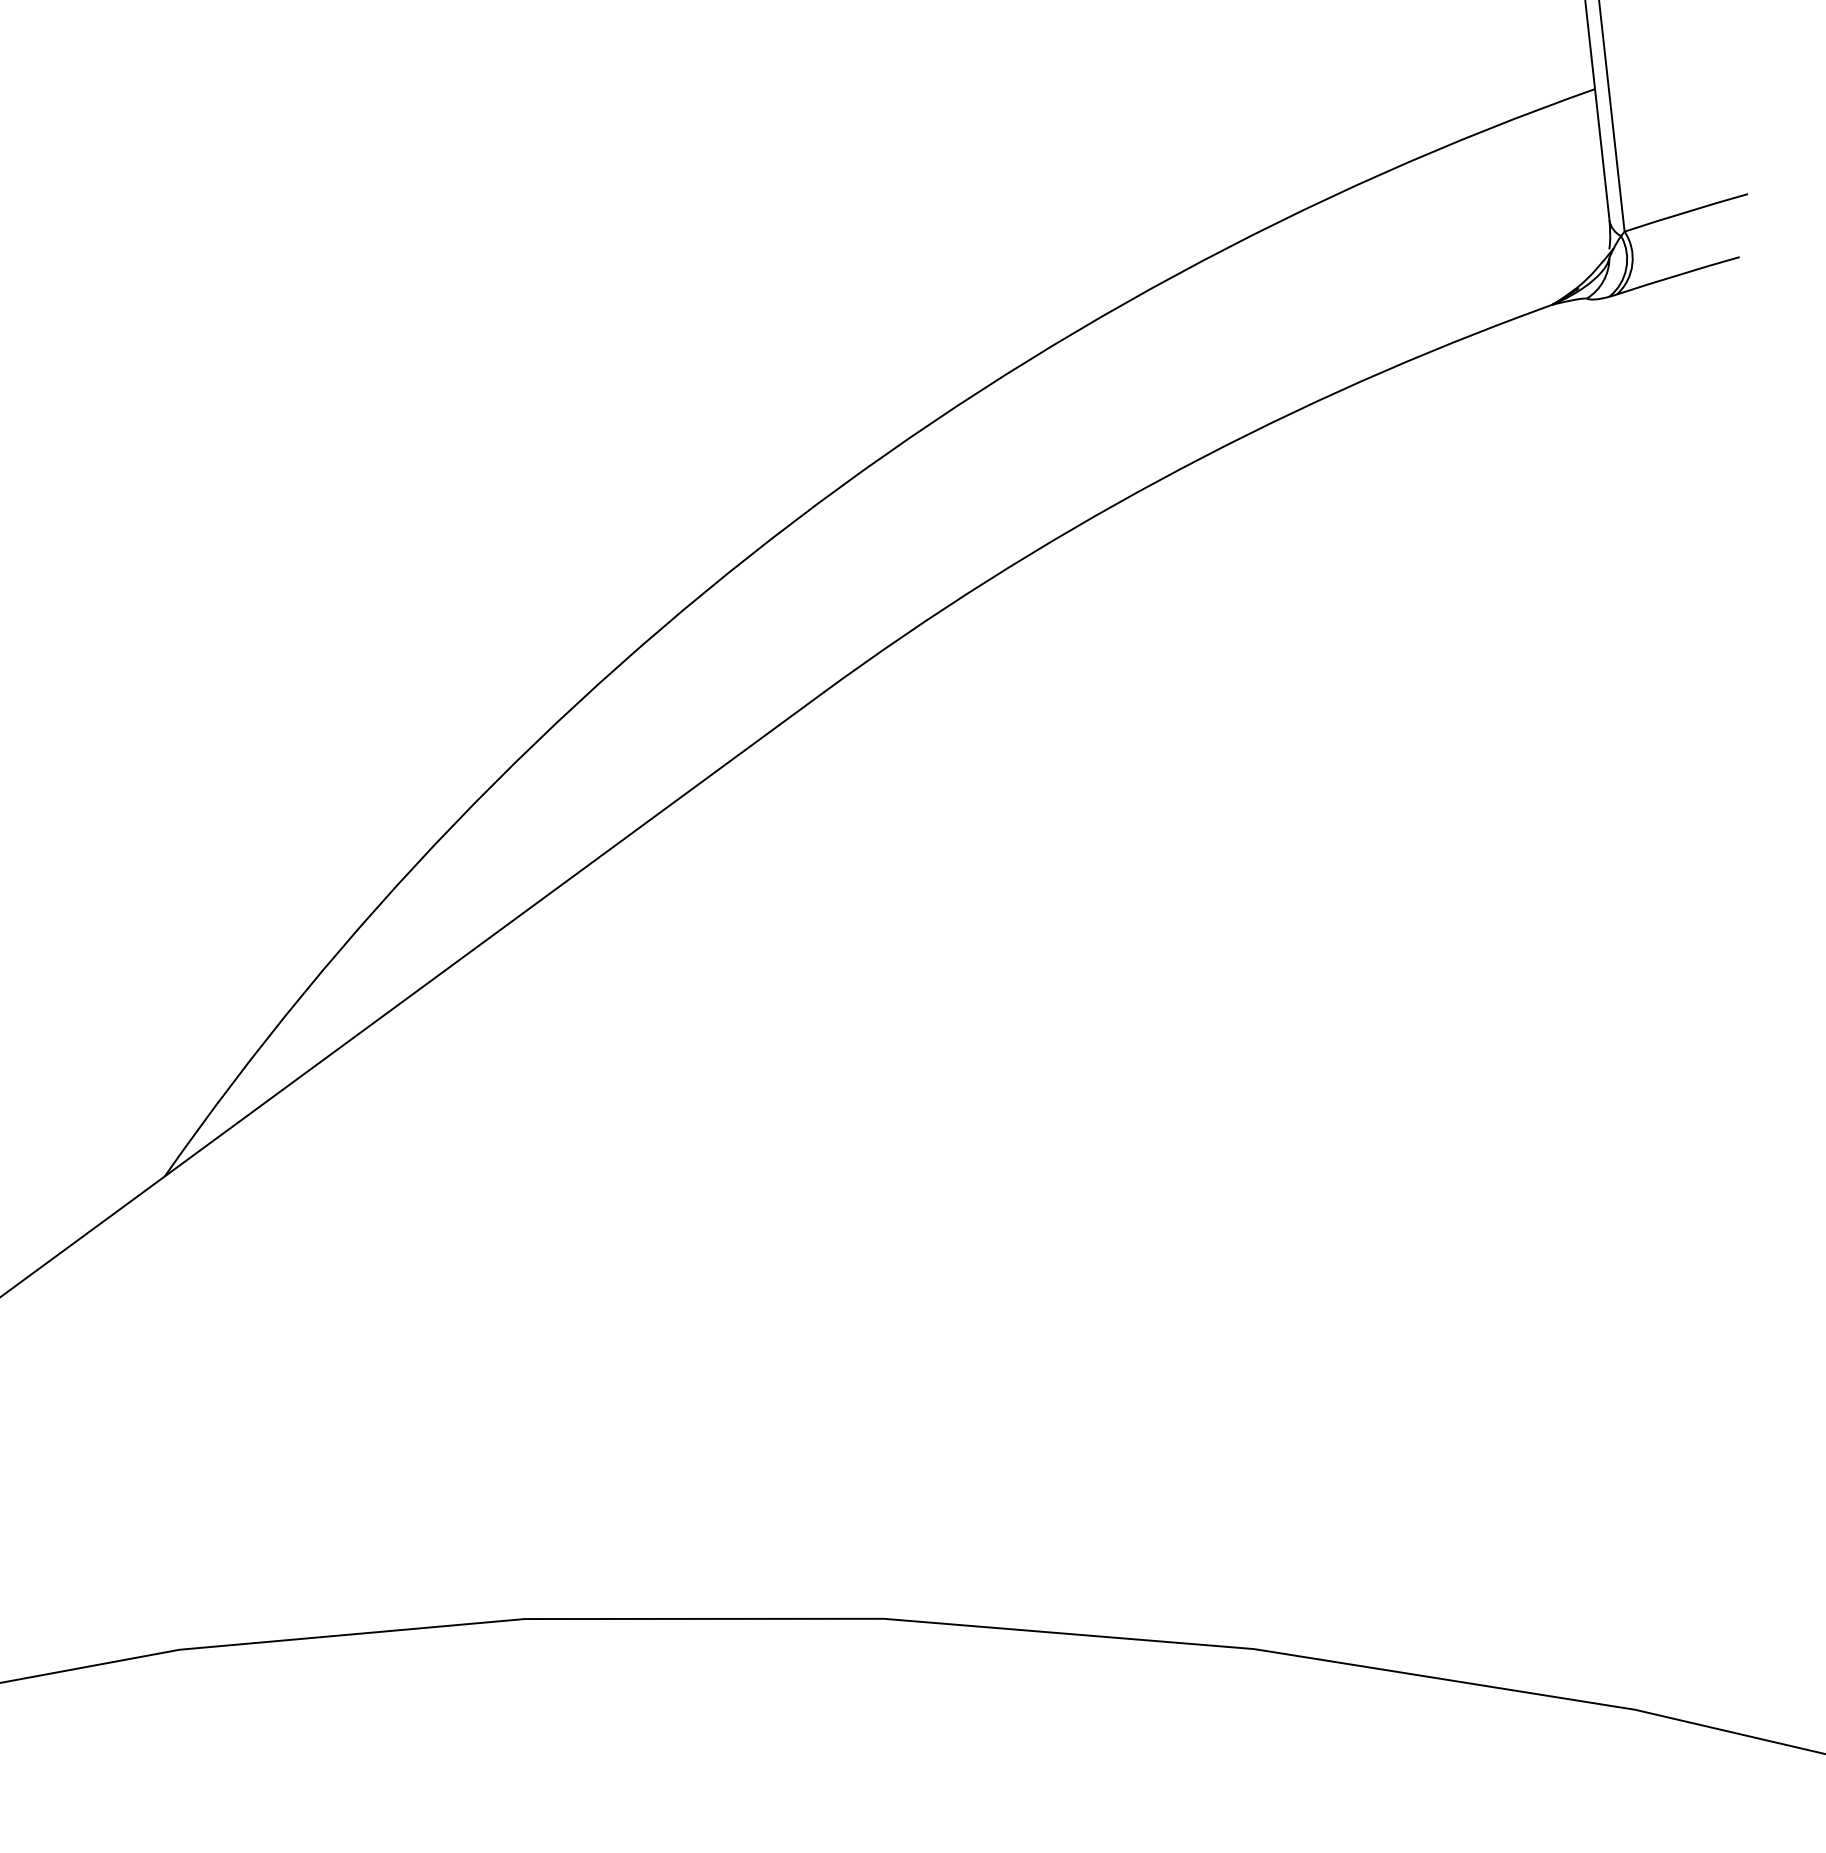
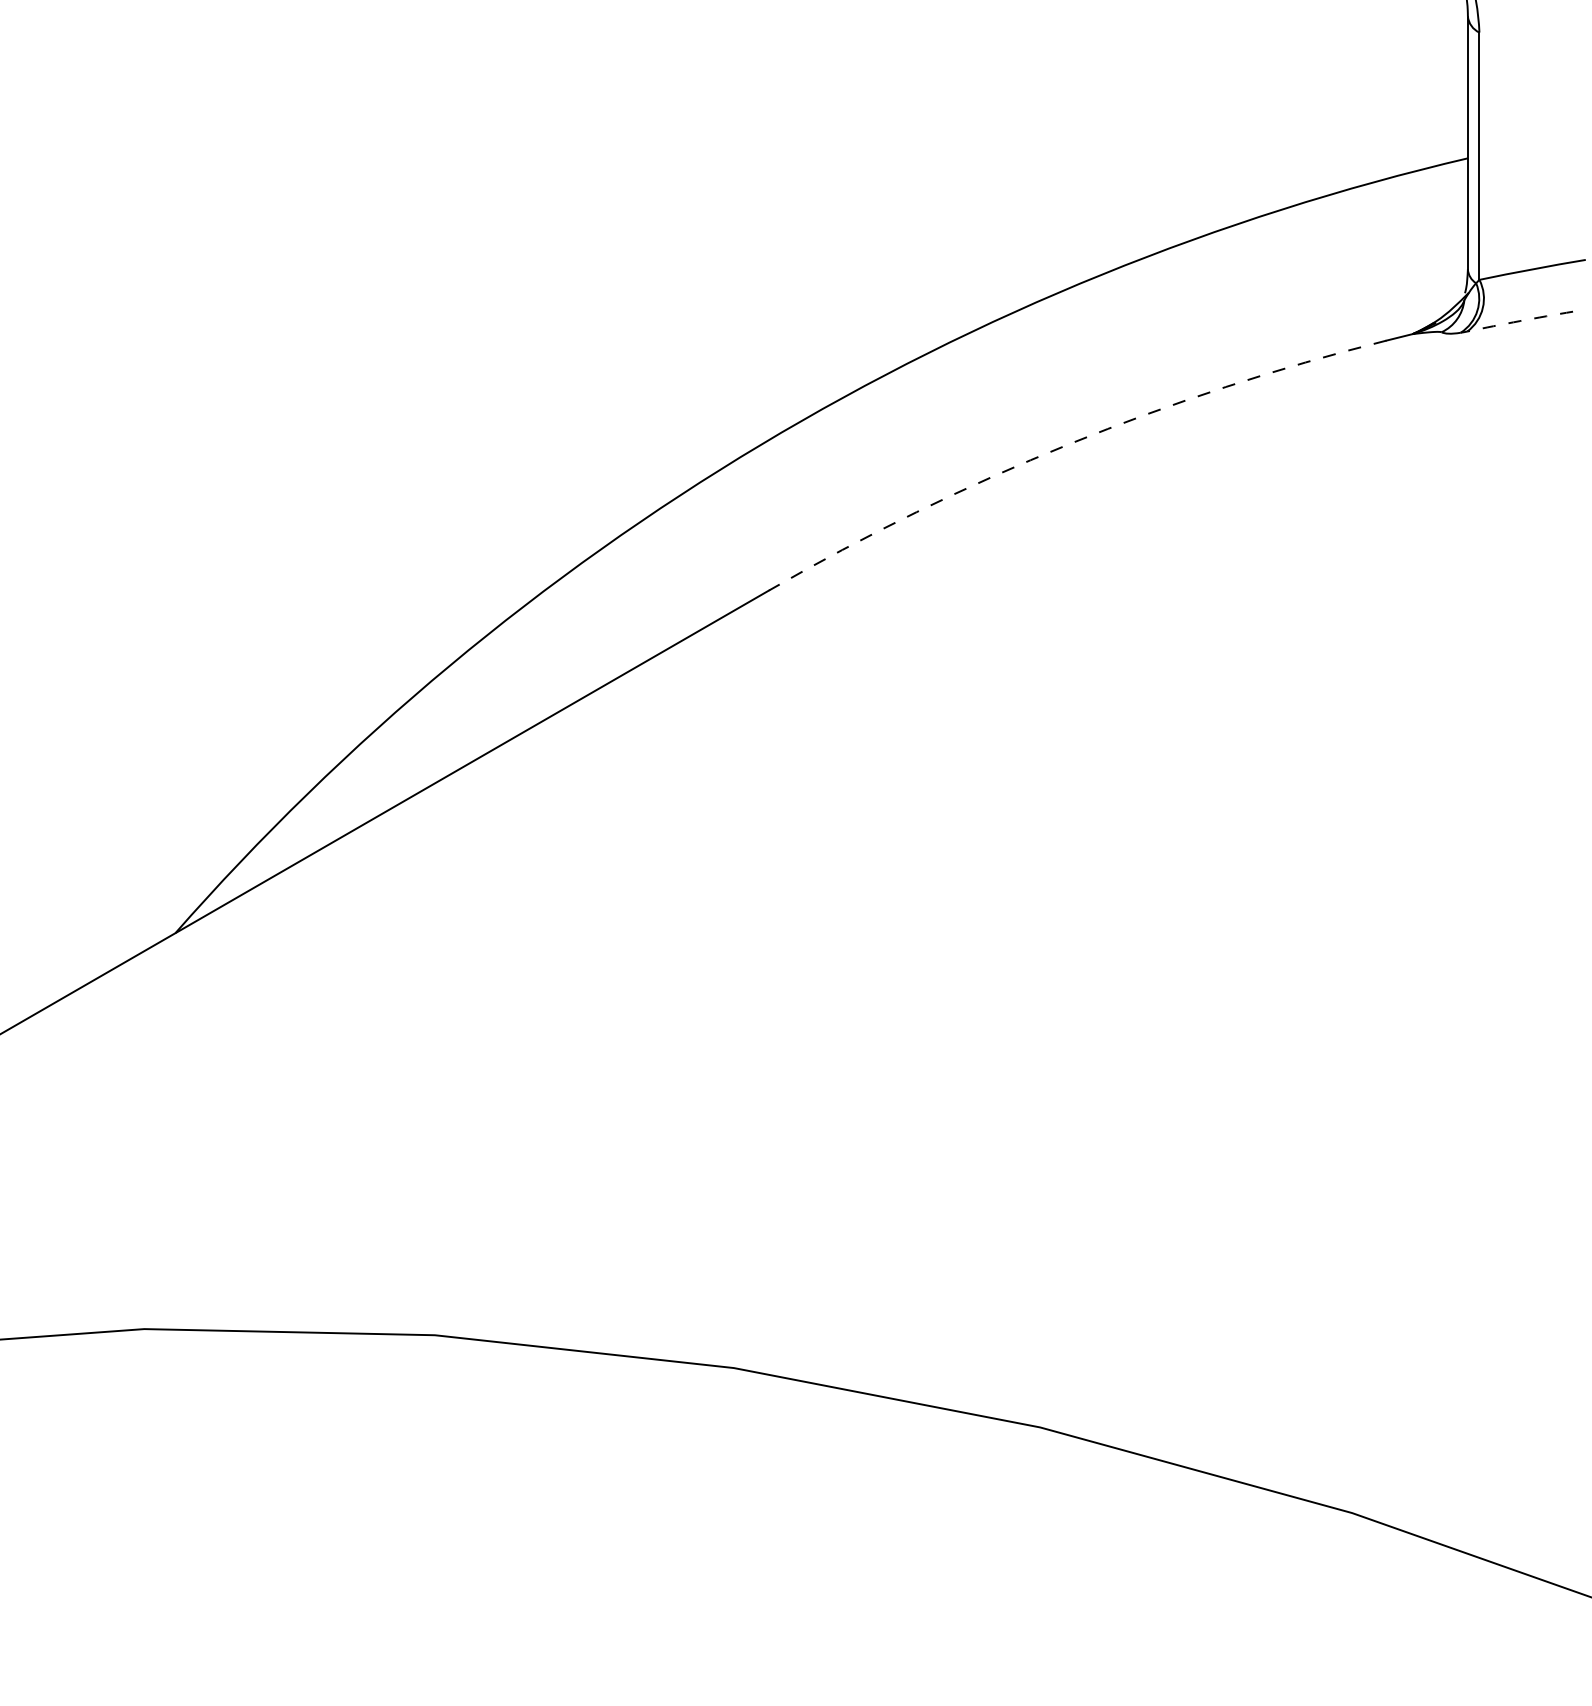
arc: (1678, 275) -> (1520, 321), solid -> dashed
arc: (1160, 480) -> (1069, 444), solid -> dashed

